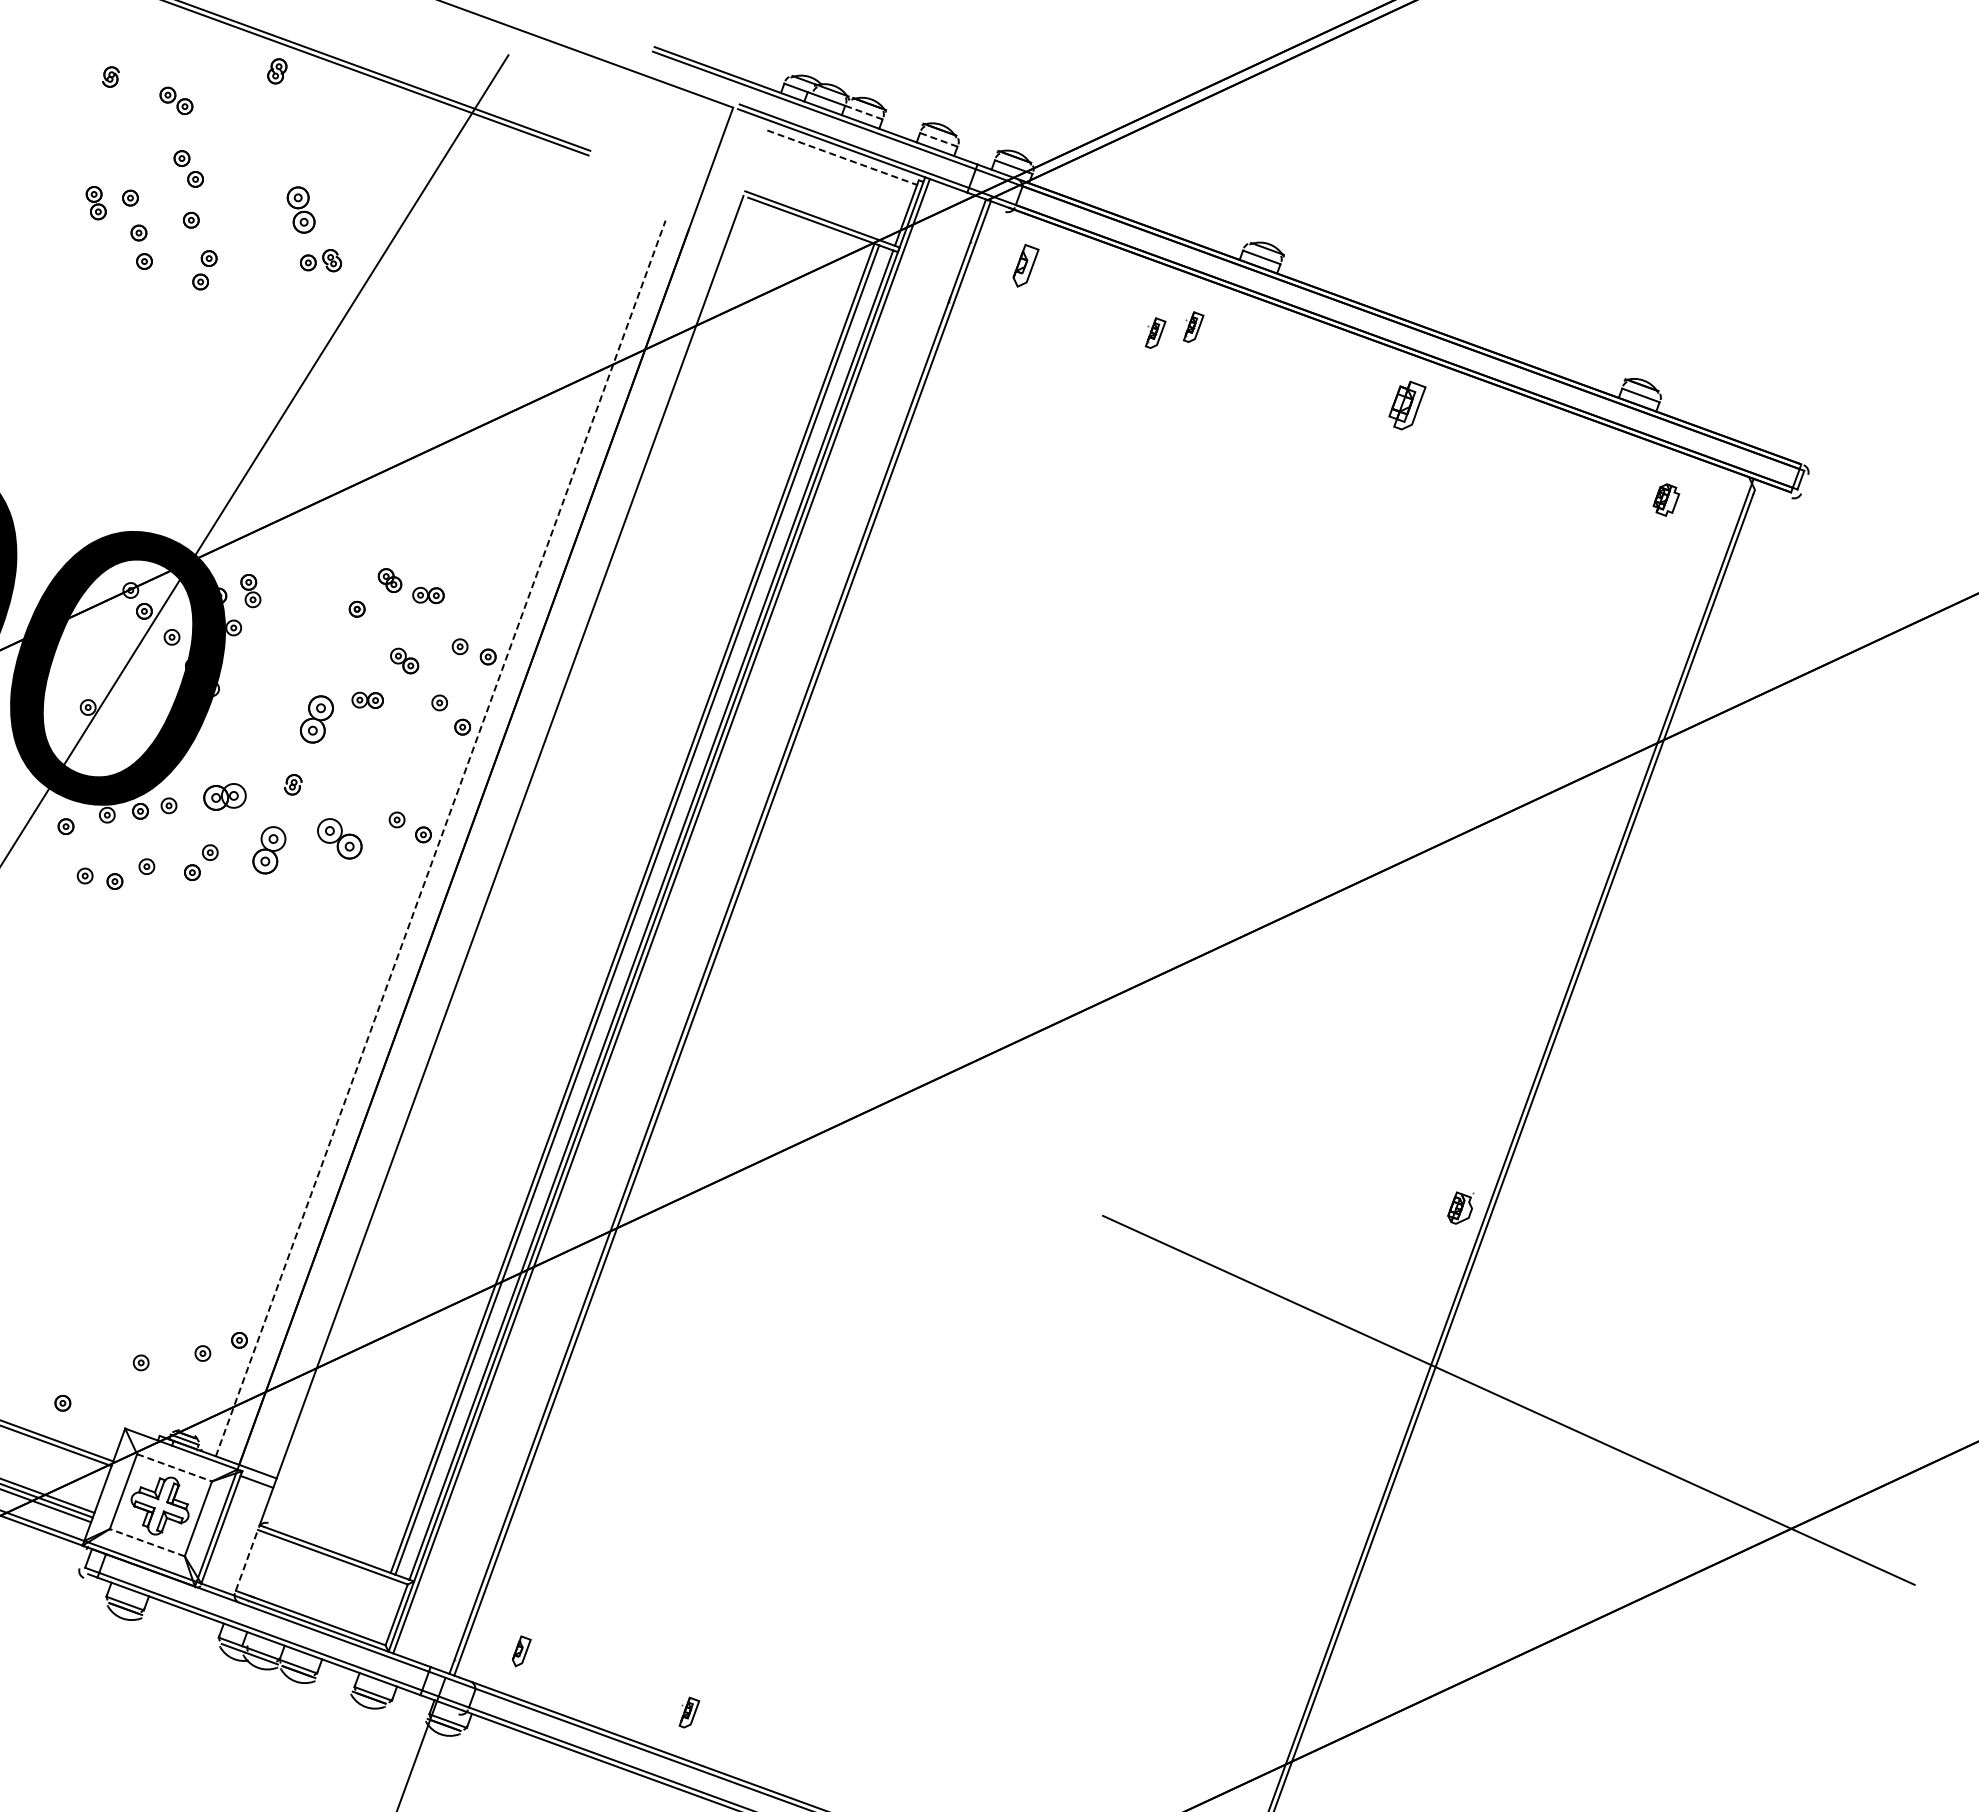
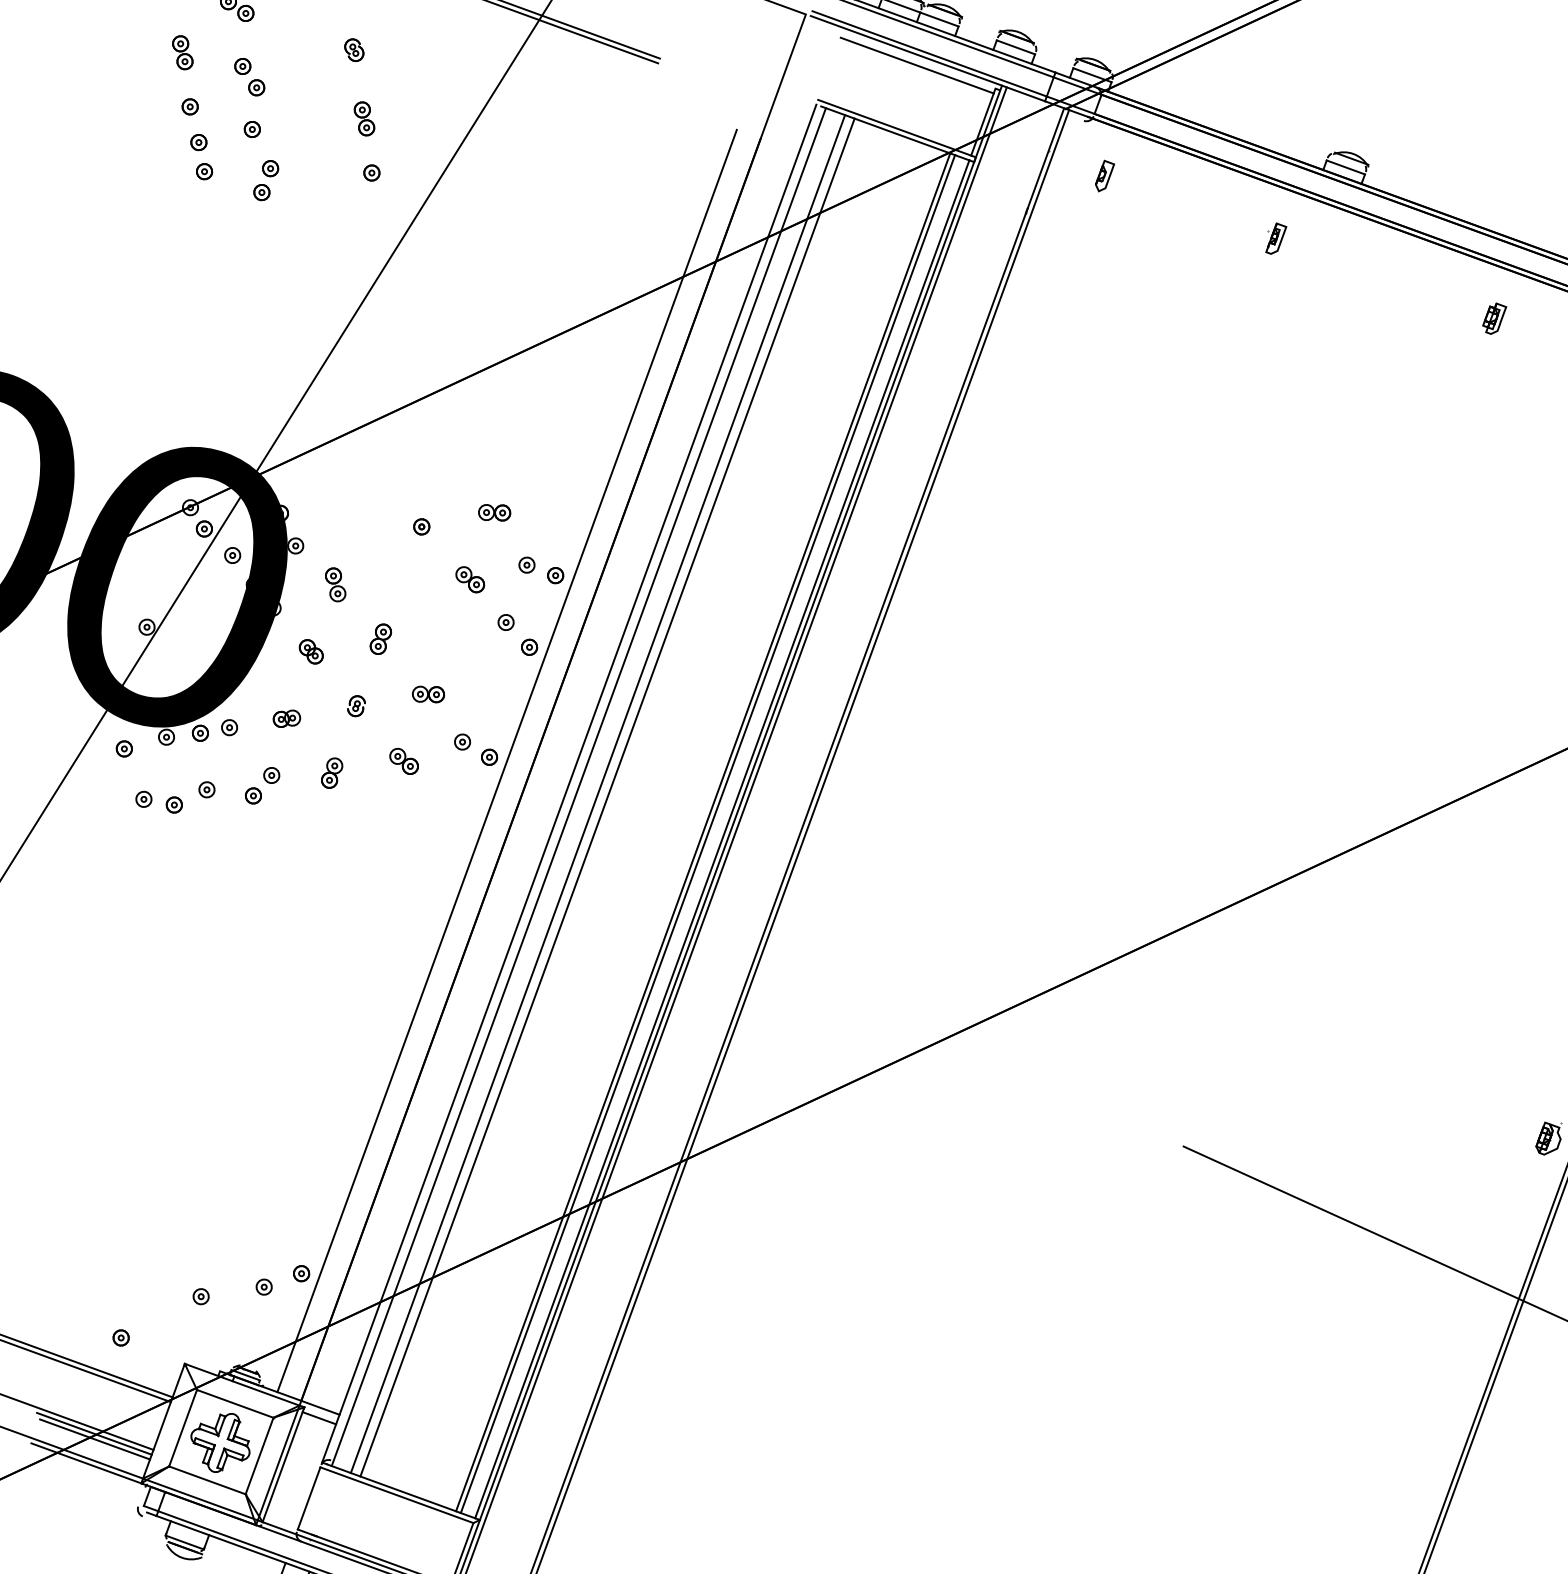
line: (863, 112) -> (938, 19), dashed -> solid
line: (938, 139) -> (1015, 46), dashed -> solid
line: (842, 157) -> (917, 65), dashed -> solid
part: (95, 203) -> (182, 53), moved
part: (300, 209) -> (363, 118), size x0.71
part: (332, 260) -> (354, 50), moved
part: (1025, 265) -> (1104, 175), size x0.71
part: (1155, 332) -> (1237, 244), removed
part: (1407, 405) -> (1494, 318), size x0.62
part: (389, 580) -> (310, 651), moved
part: (250, 591) -> (335, 585), moved
part: (367, 699) -> (428, 693), moved
part: (317, 718) -> (381, 638), size x0.62
part: (225, 797) -> (287, 719), size x0.62
part: (339, 838) -> (403, 761), size x0.62
line: (440, 838) -> (506, 761), dashed -> solid
part: (269, 850) -> (332, 773), size x0.62
line: (510, 863) -> (578, 786), added
line: (529, 870) -> (597, 793), added
line: (538, 873) -> (607, 796), added
line: (174, 1467) -> (235, 1403), dashed -> solid
line: (147, 1542) -> (207, 1480), dashed -> solid
line: (247, 1559) -> (309, 1497), dashed -> solid

